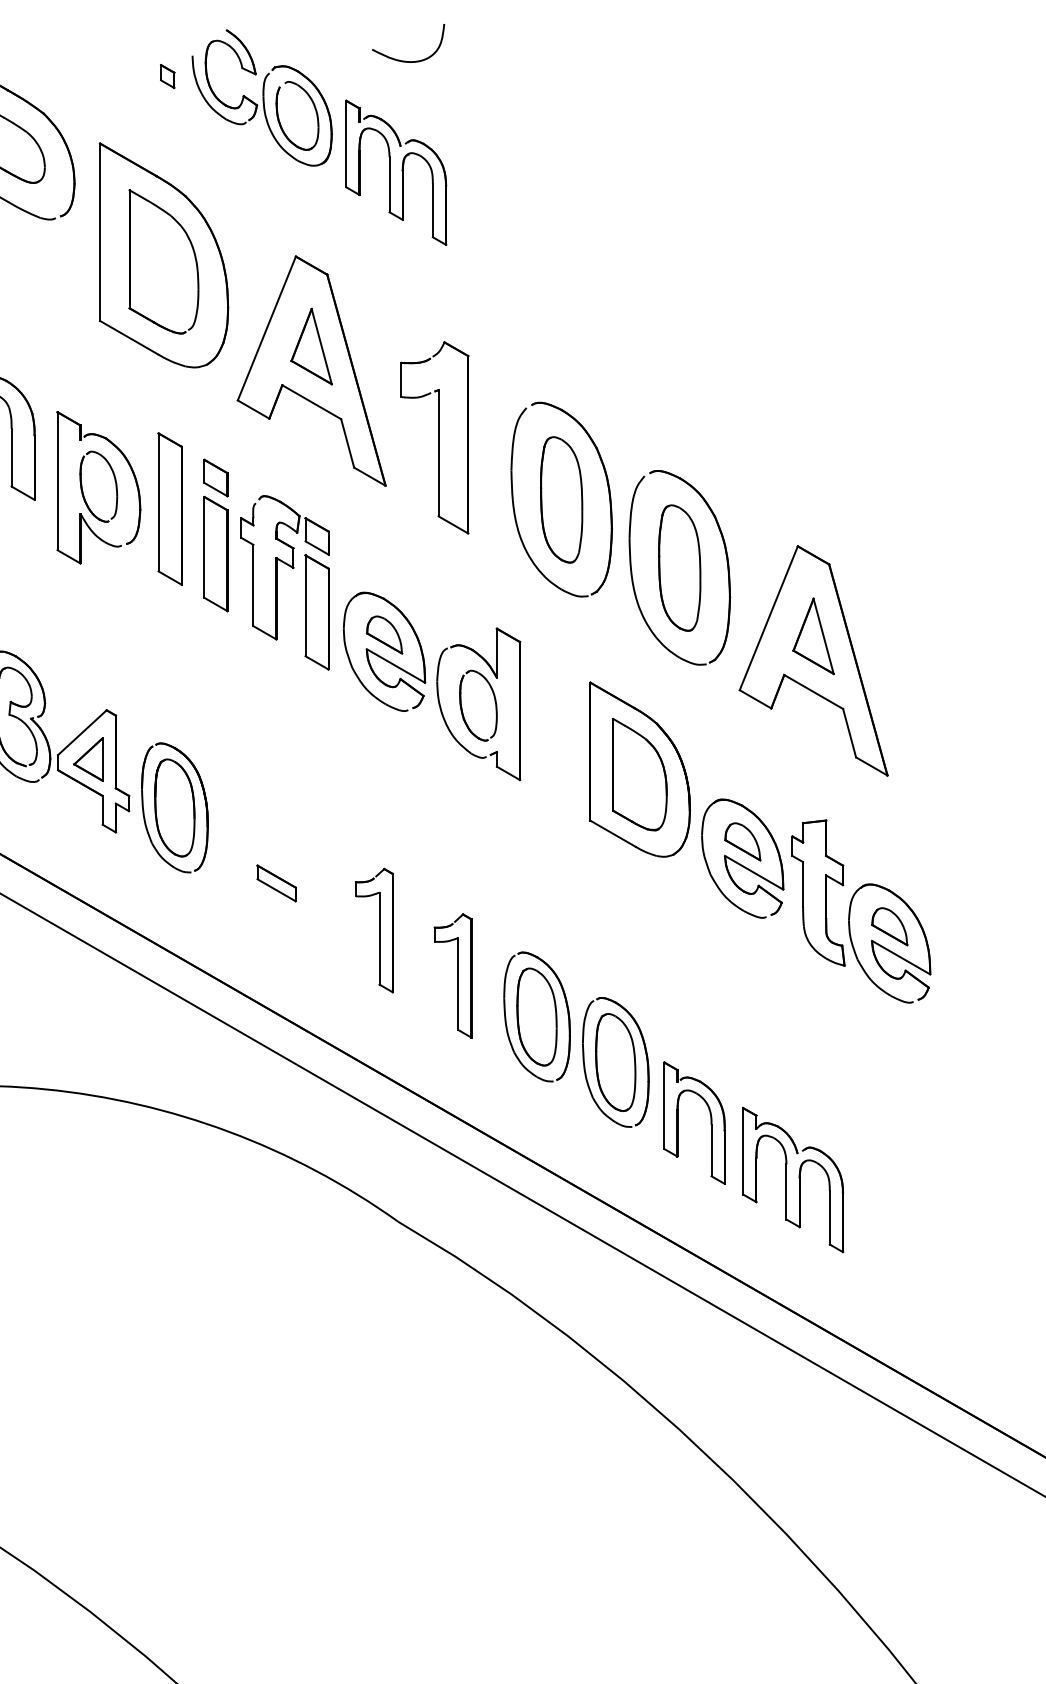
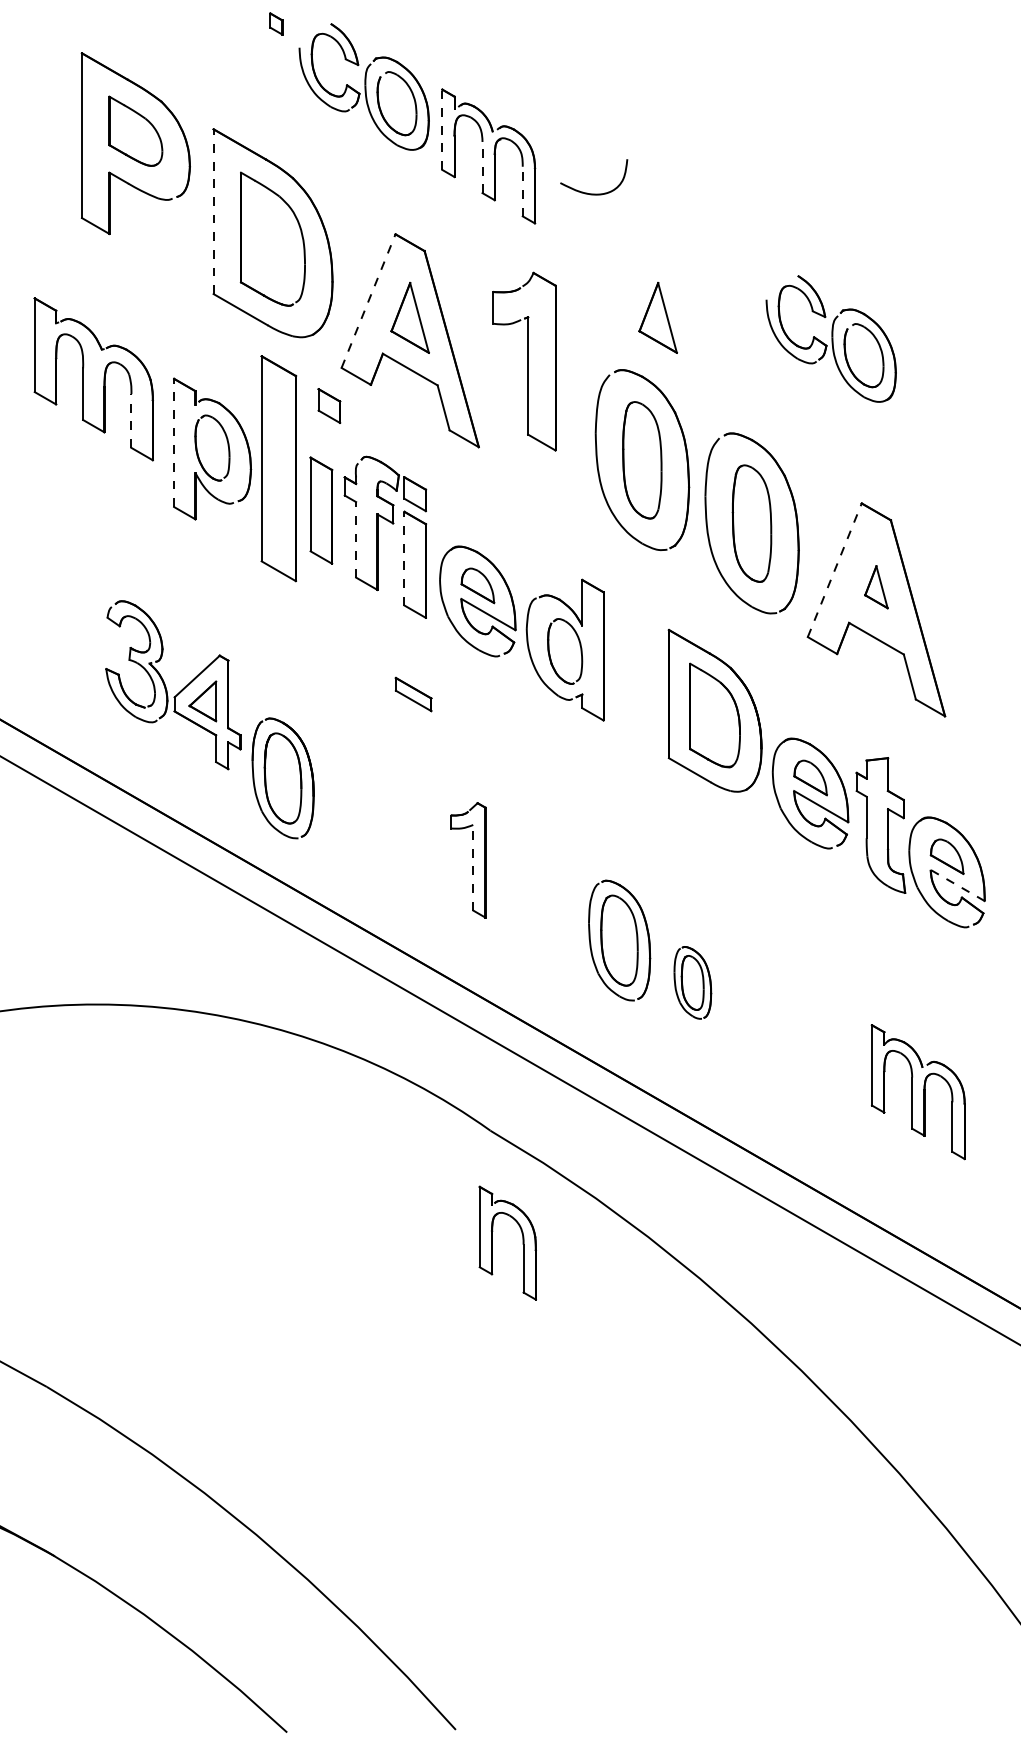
curve: (408, 60) -> (594, 193), moved
part: (167, 75) -> (276, 23), moved
line: (346, 143) -> (442, 129), solid -> dashed
line: (389, 184) -> (482, 167), solid -> dashed
line: (432, 210) -> (522, 191), solid -> dashed
line: (99, 232) -> (213, 211), solid -> dashed
line: (266, 327) -> (368, 300), solid -> dashed
part: (577, 346) -> (657, 317), added
part: (764, 368) -> (830, 338), added
part: (434, 437) -> (524, 361), moved
line: (11, 458) -> (131, 421), solid -> dashed
part: (216, 477) -> (329, 405), moved
line: (57, 480) -> (174, 442), solid -> dashed
part: (169, 508) -> (278, 468), size x1.6
line: (253, 585) -> (356, 539), solid -> dashed
line: (305, 605) -> (404, 558), solid -> dashed
line: (768, 617) -> (834, 569), solid -> dashed
part: (813, 636) -> (876, 587), size x0.6
part: (174, 808) -> (282, 778), moved
part: (276, 883) -> (413, 694), moved
line: (379, 938) -> (473, 867), solid -> dashed
line: (900, 957) -> (957, 885), solid -> dashed
part: (453, 975) -> (541, 902), removed
part: (615, 1062) -> (692, 982), size x0.6
part: (678, 1122) -> (492, 1242), moved
part: (792, 1180) -> (917, 1092), moved

